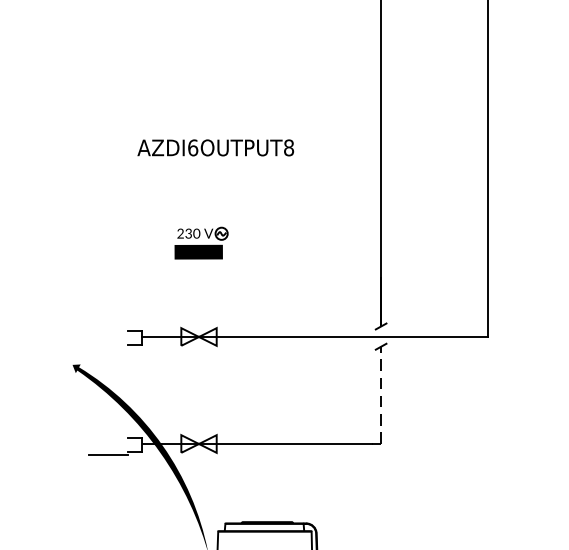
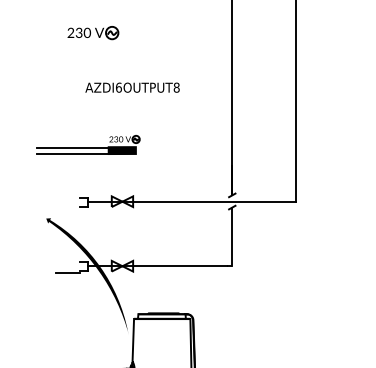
part: (150, 57) -> (93, 33), added
line: (116, 247) -> (72, 147), added
line: (114, 257) -> (71, 153), added
line: (381, 394) -> (232, 236), dashed -> solid

